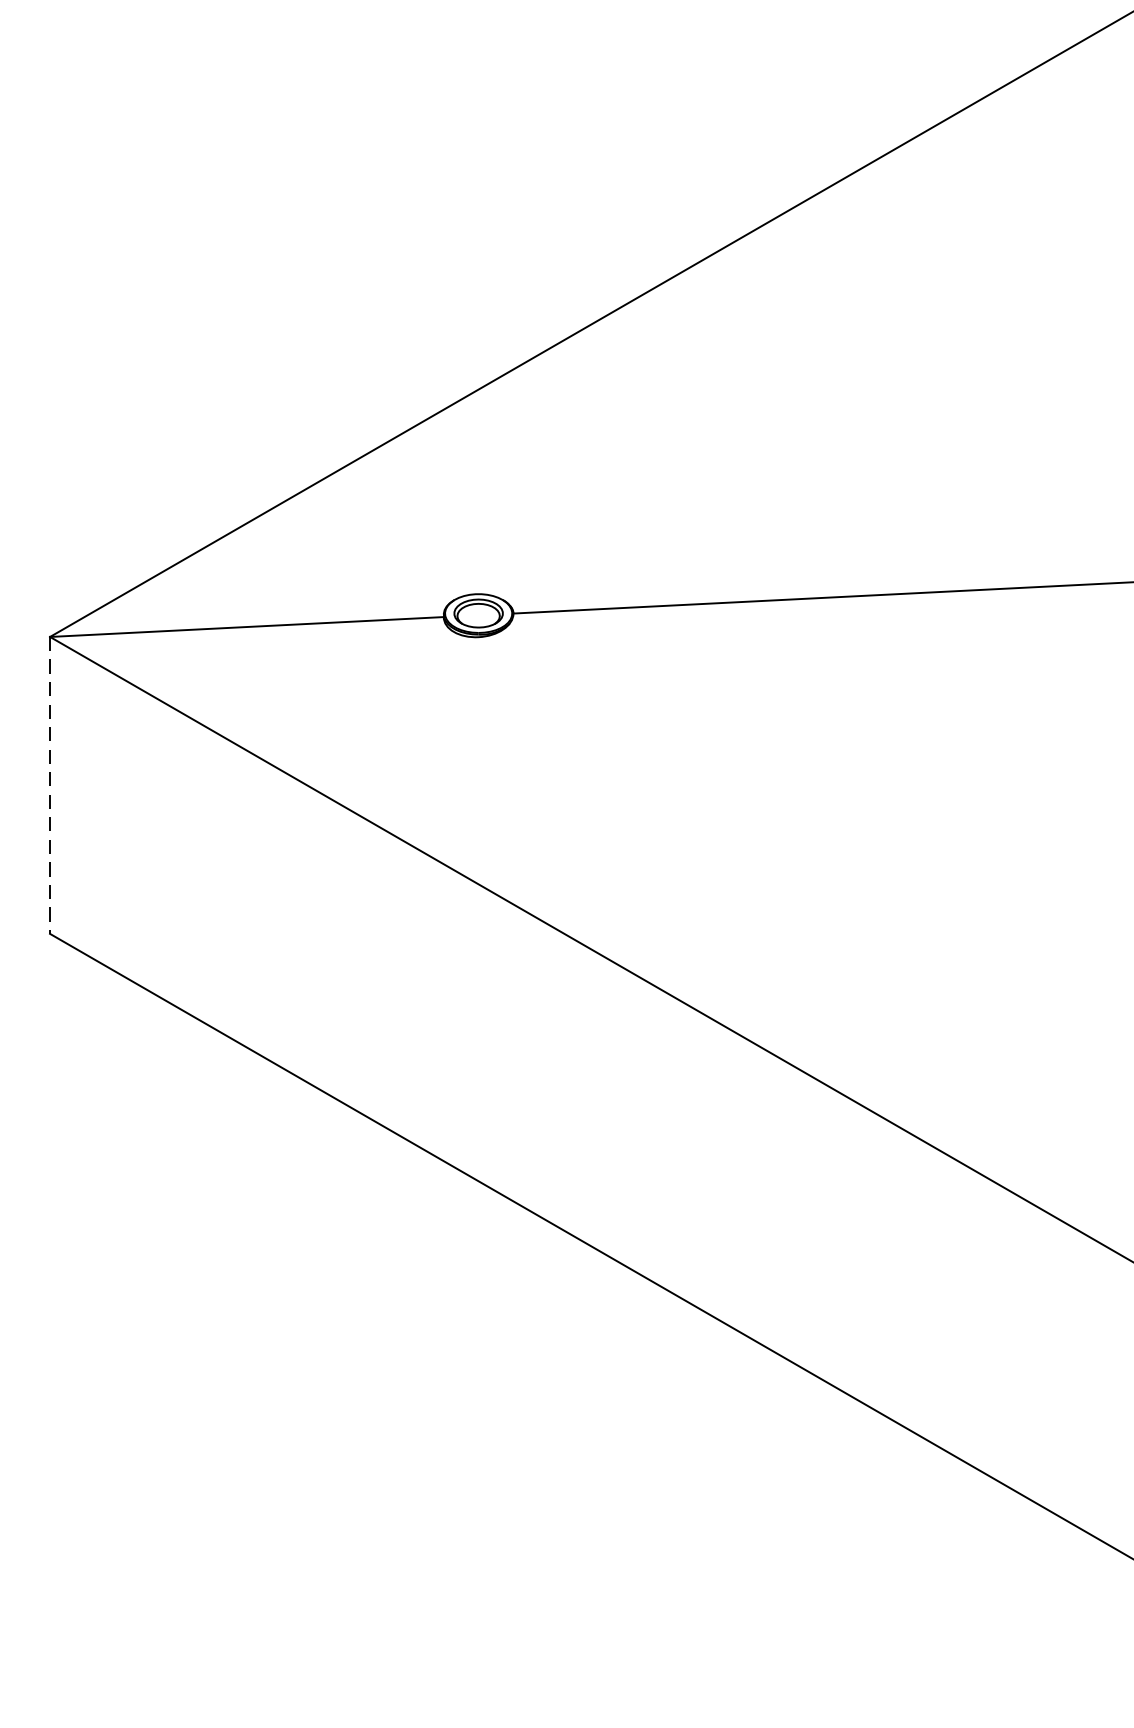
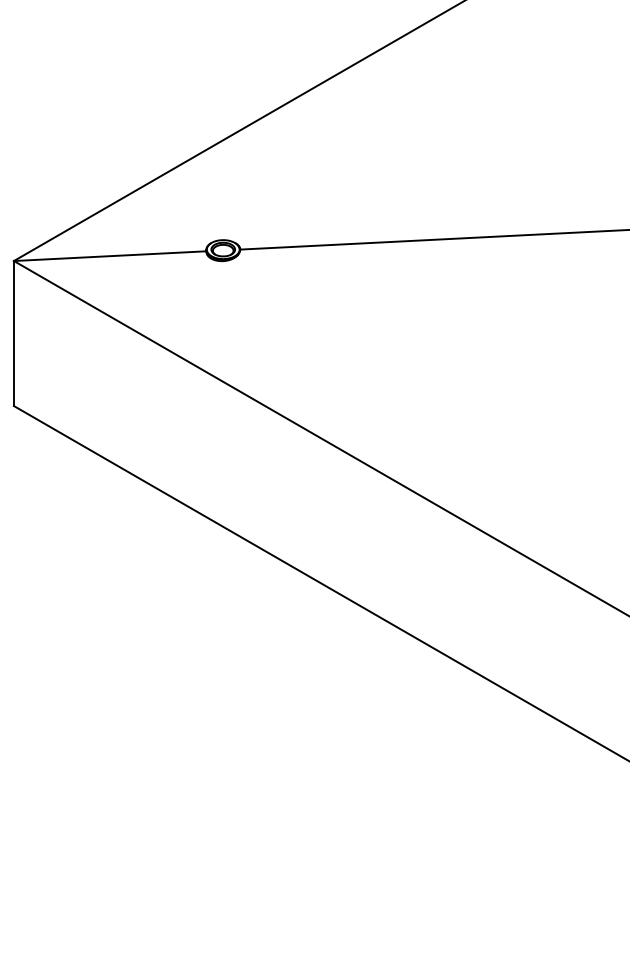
line: (49, 785) -> (13, 333), dashed -> solid

